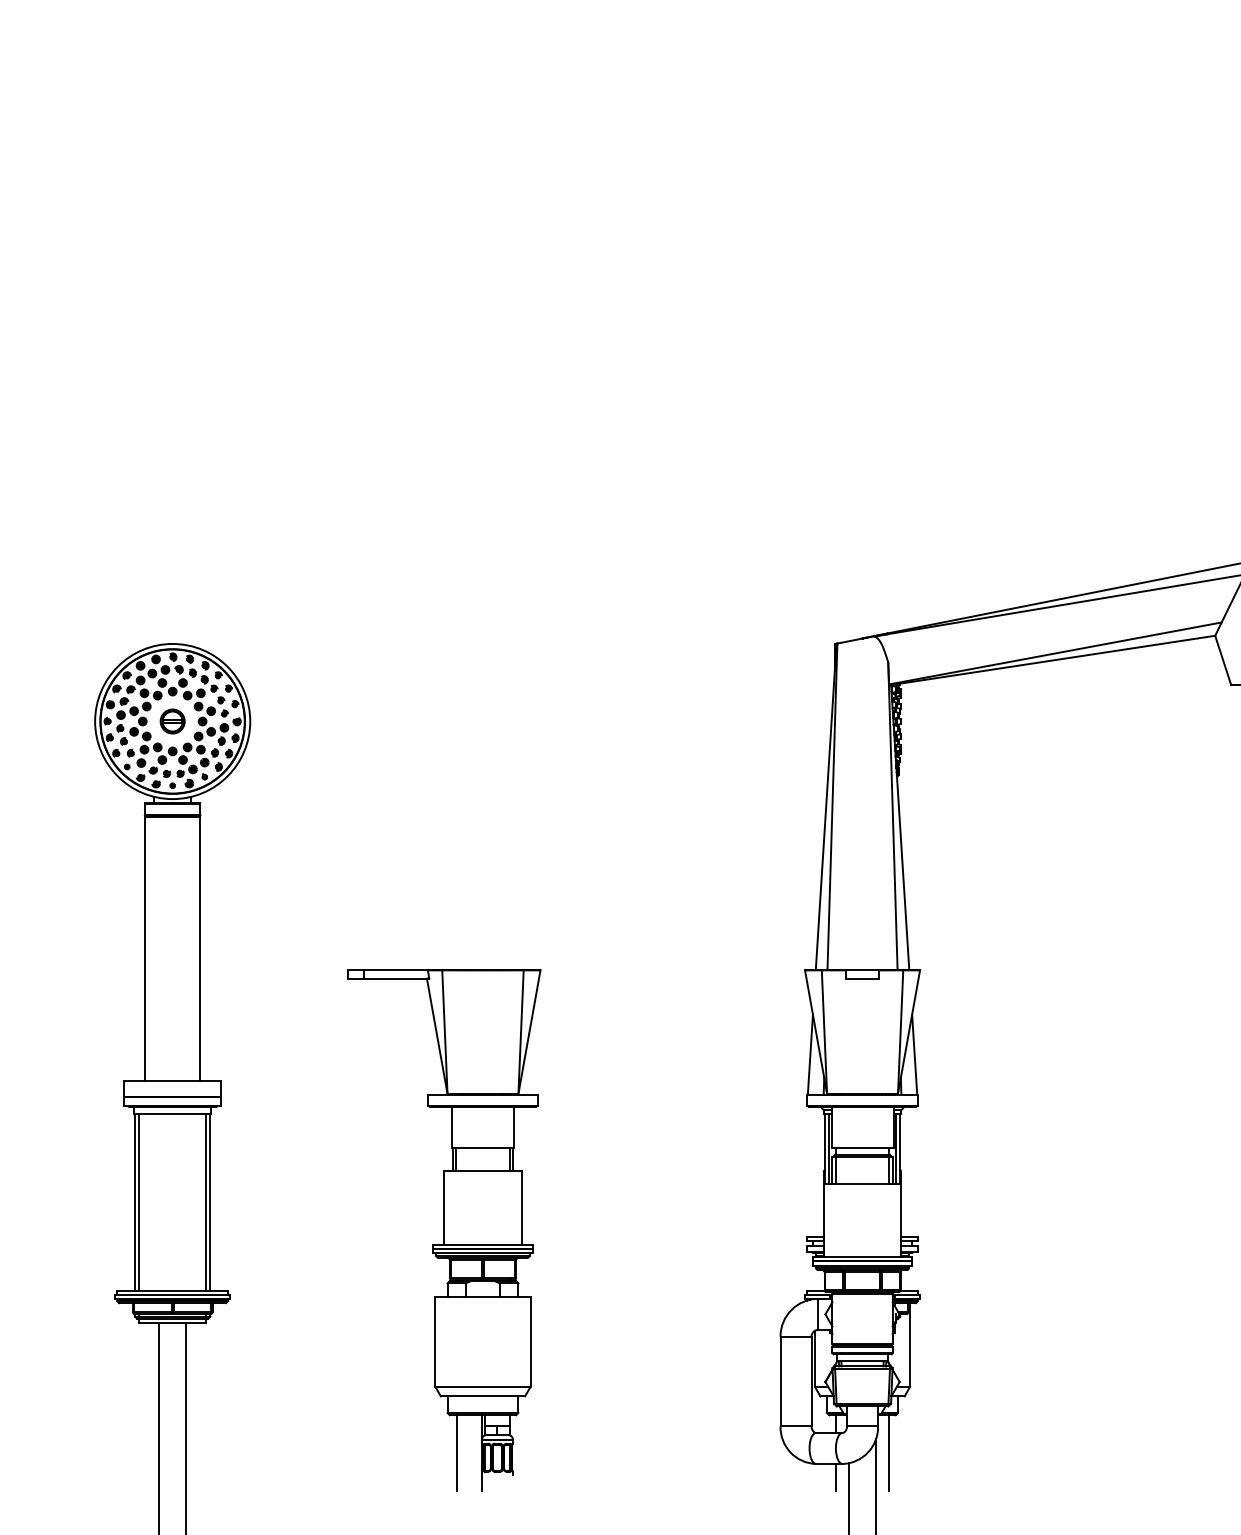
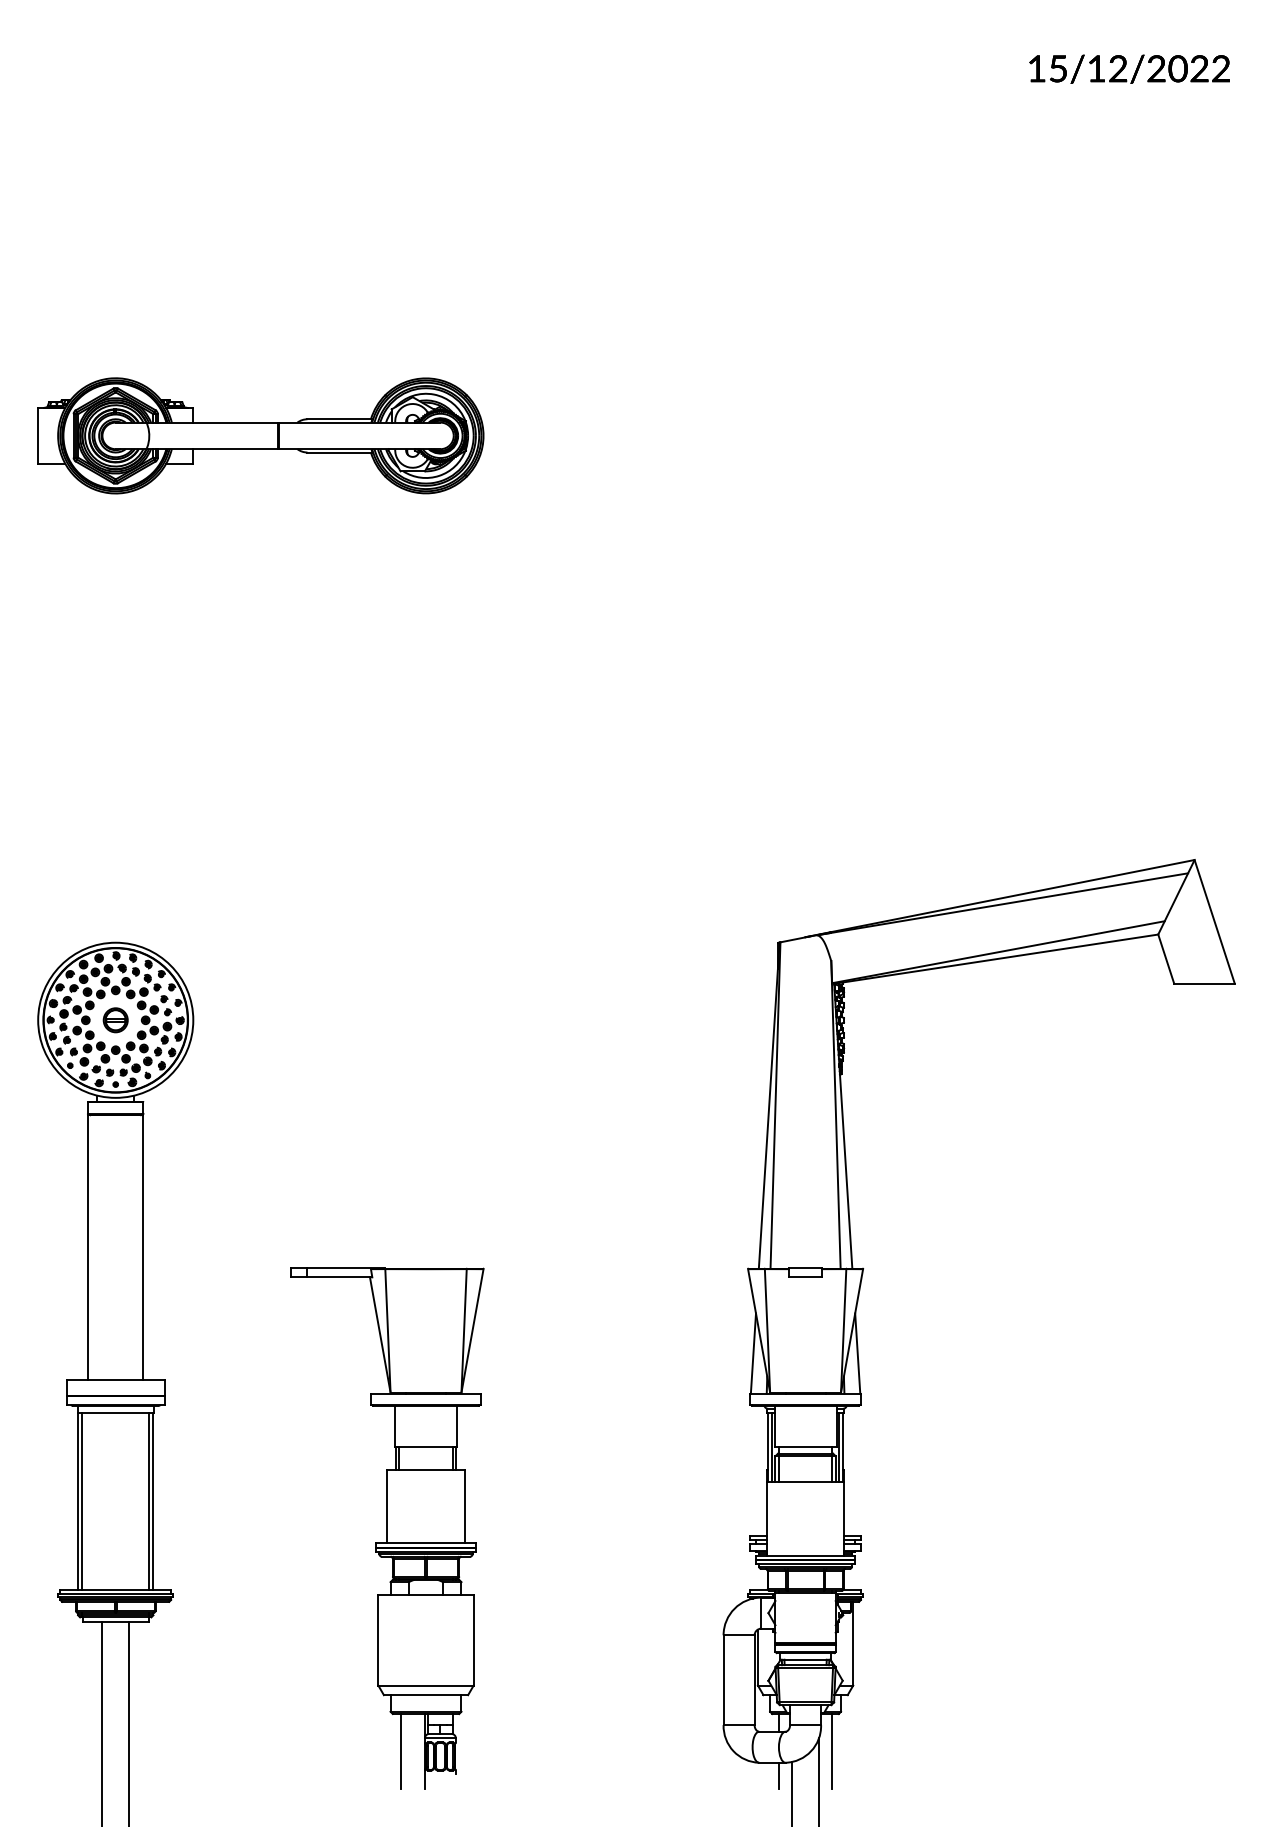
part: (317, 136) -> (260, 435), added

